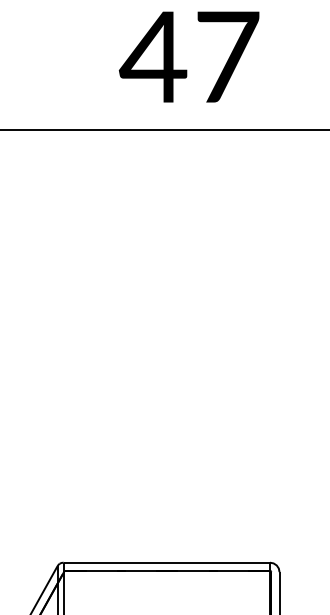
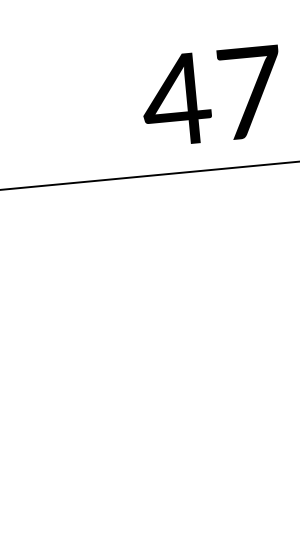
text: (188, 56) -> (211, 95), moved

